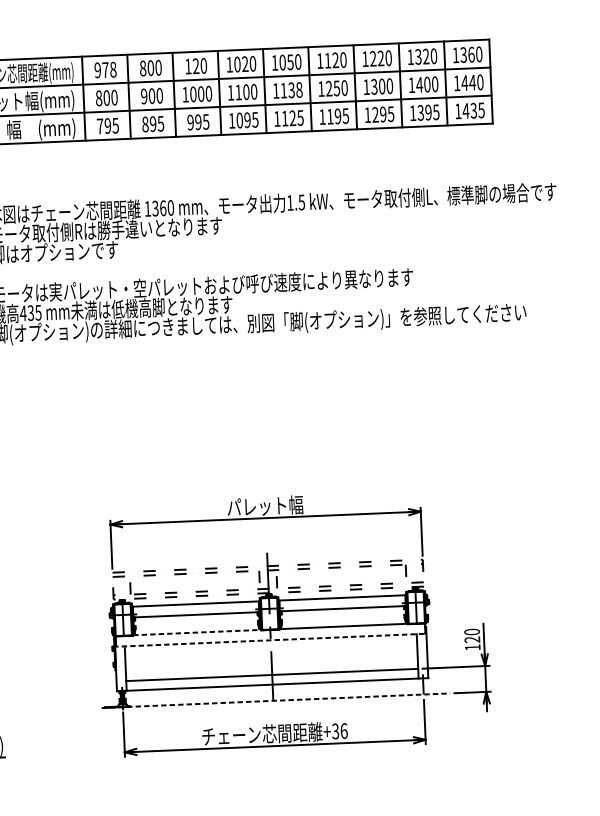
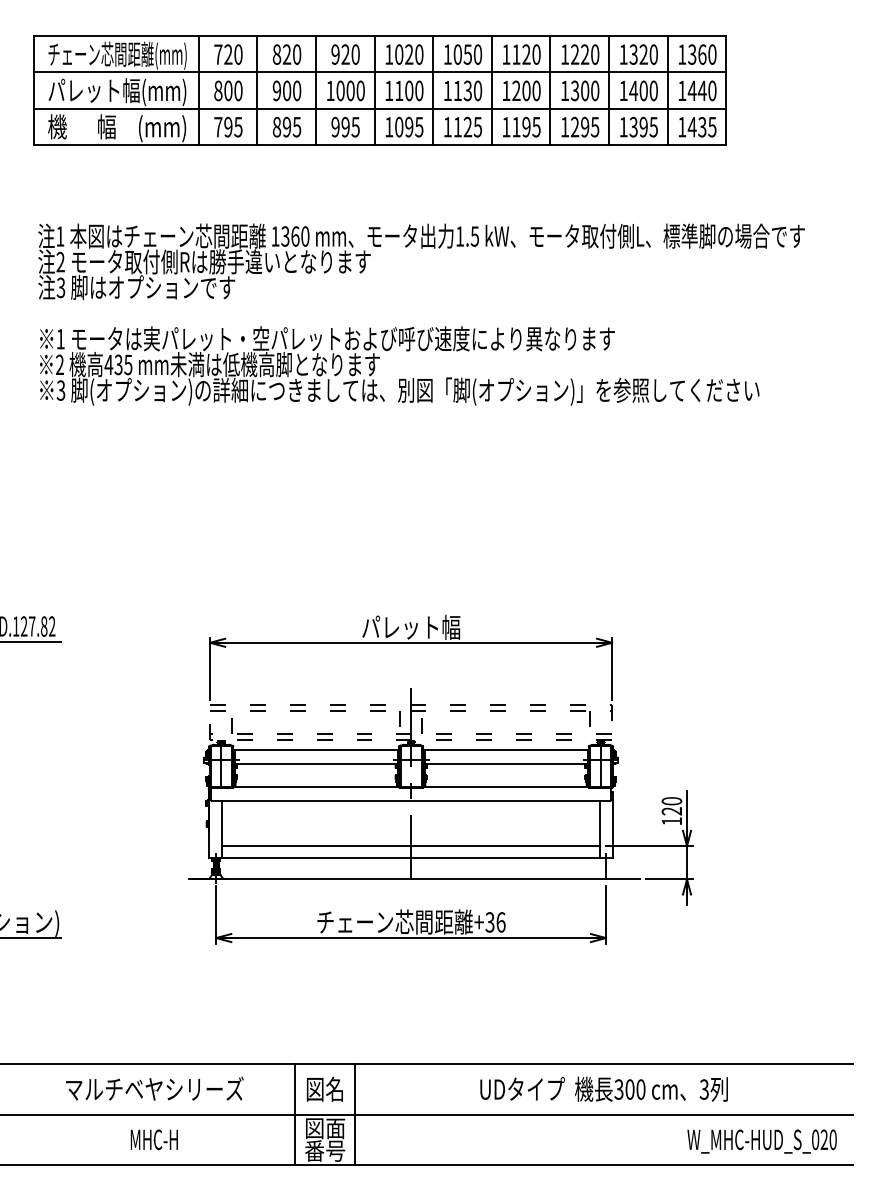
text: (188, 66) -> (335, 54), 120 -> 920
text: (150, 68) -> (286, 54), 800 -> 820
text: (105, 69) -> (228, 54), 978 -> 720
text: (336, 88) -> (526, 90), 1250 -> 1200
text: (299, 89) -> (477, 90), 1138 -> 1130
line: (197, 632) -> (316, 787), dashed -> solid
line: (271, 640) -> (411, 801), dashed -> solid
line: (275, 700) -> (414, 879), dashed -> solid

